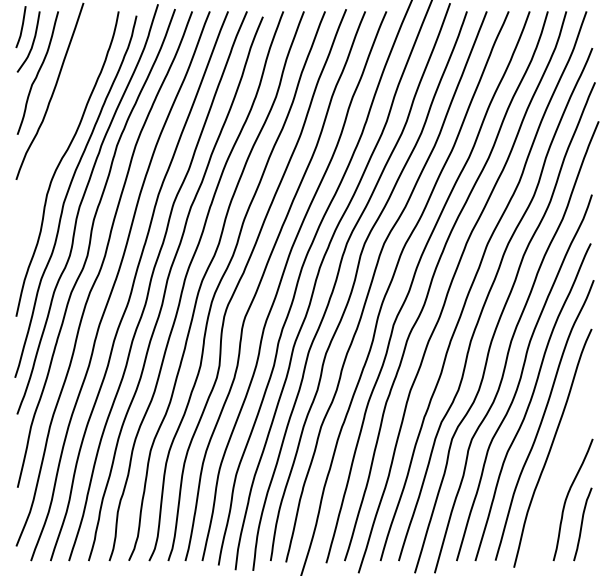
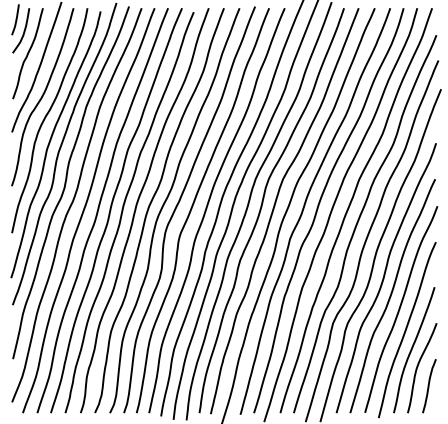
curve: (57, 132) -> (42, 97), added
curve: (559, 475) -> (412, 350), added

